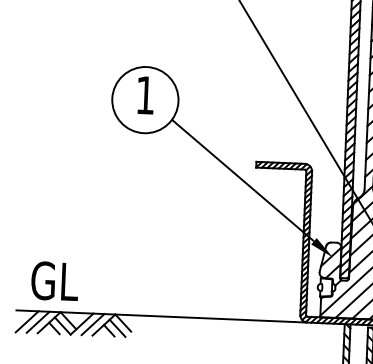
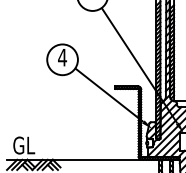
text: (145, 95) -> (62, 57), 1 -> 4

